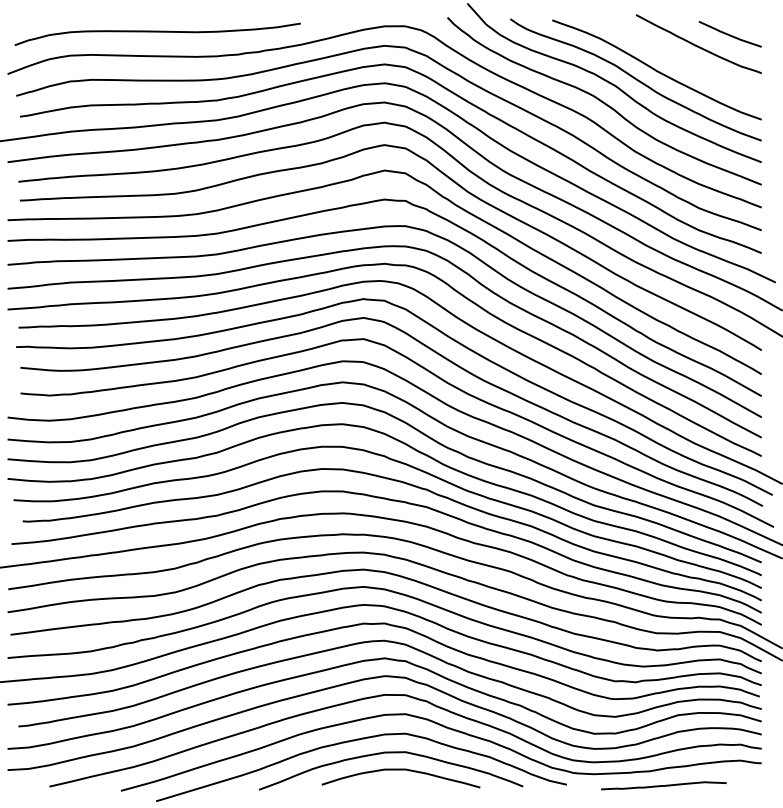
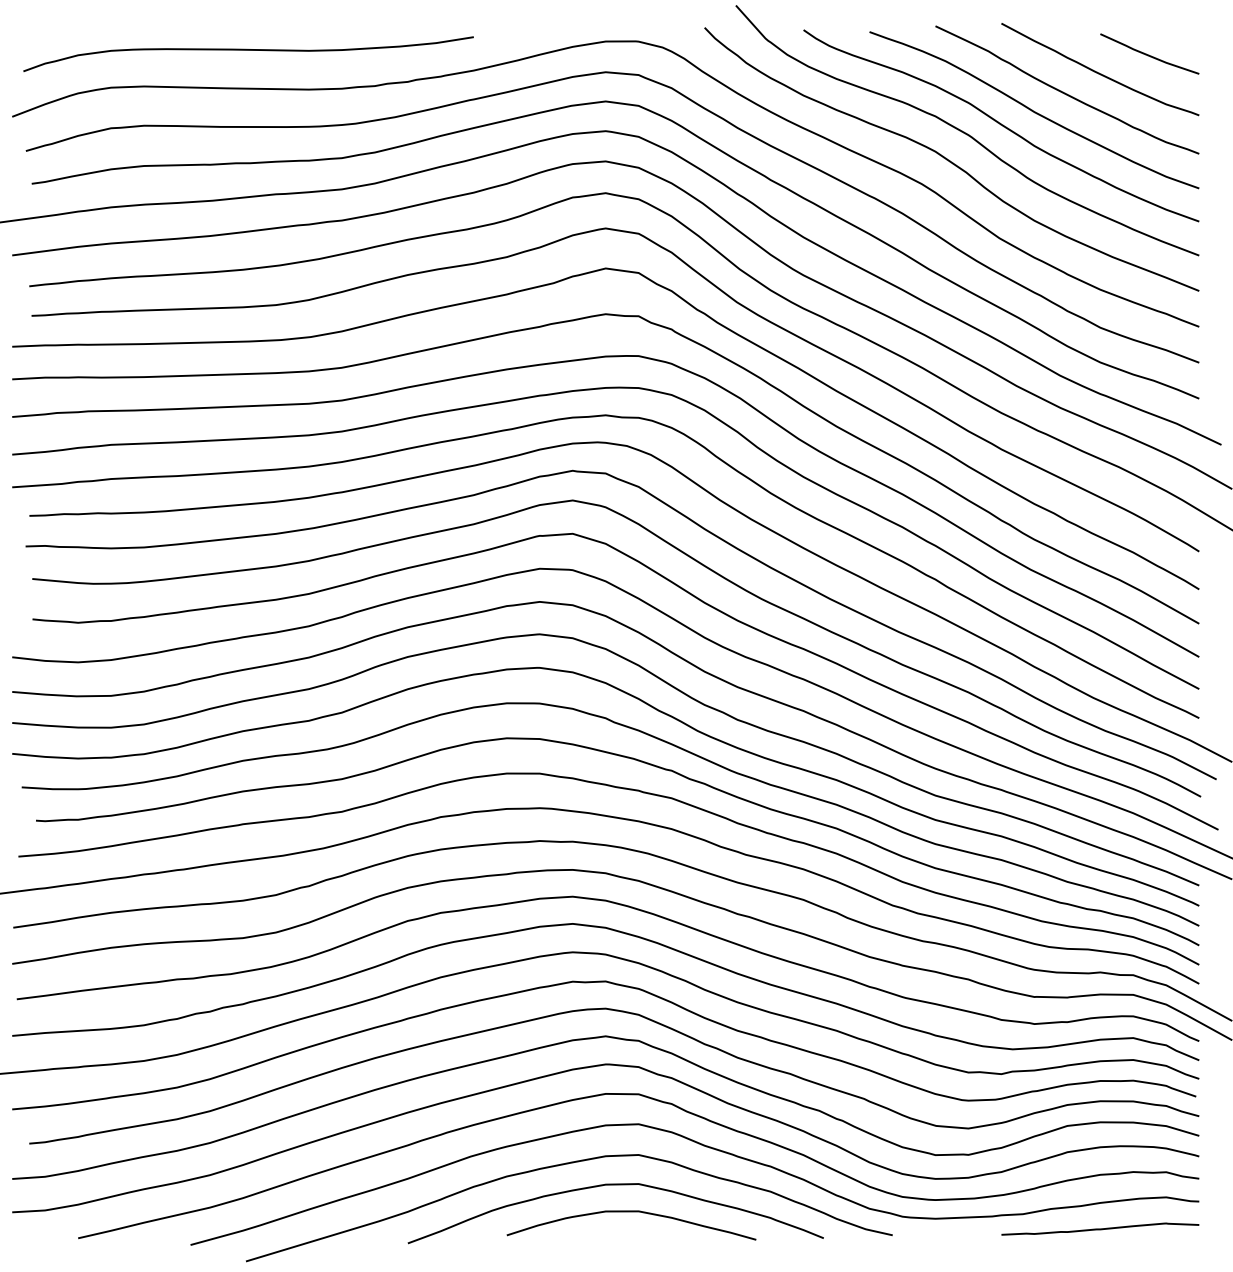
curve: (676, 58) -> (1065, 92), added
curve: (663, 785) -> (1099, 1228), moved

